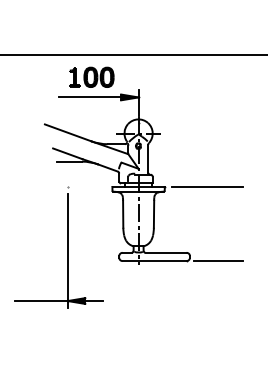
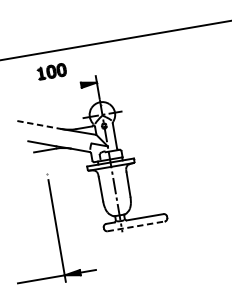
part: (91, 76) -> (51, 71), size x0.7
line: (90, 97) -> (53, 90), removed
line: (68, 132) -> (39, 124), solid -> dashed
line: (206, 186) -> (171, 151), removed
line: (154, 261) -> (136, 226), solid -> dashed
line: (217, 261) -> (192, 217), removed

